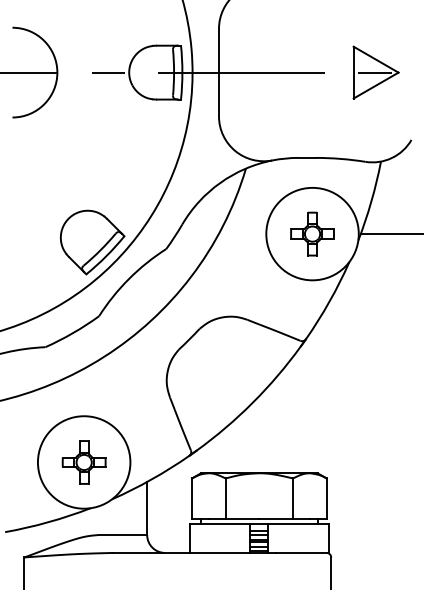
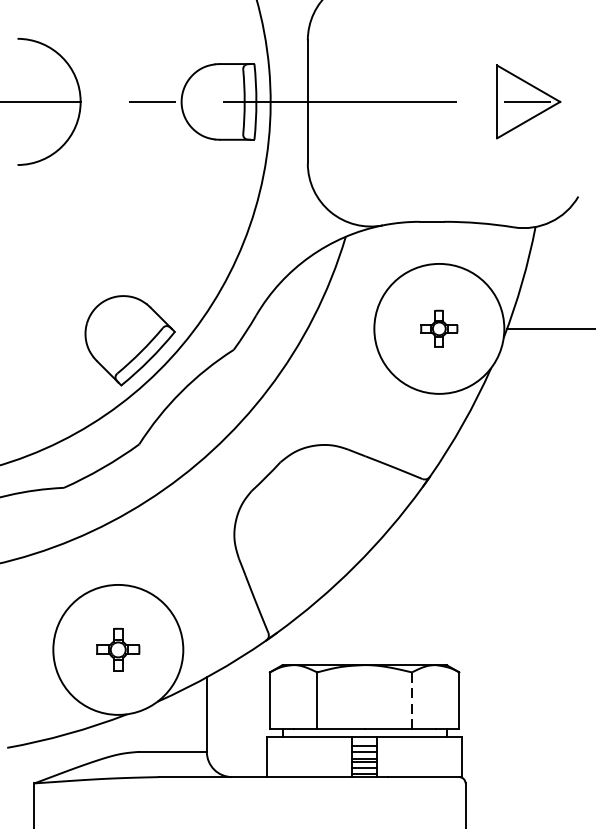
part: (312, 233) -> (439, 328), size x0.6
part: (83, 462) -> (117, 649), size x0.7
line: (293, 498) -> (412, 700), solid -> dashed

